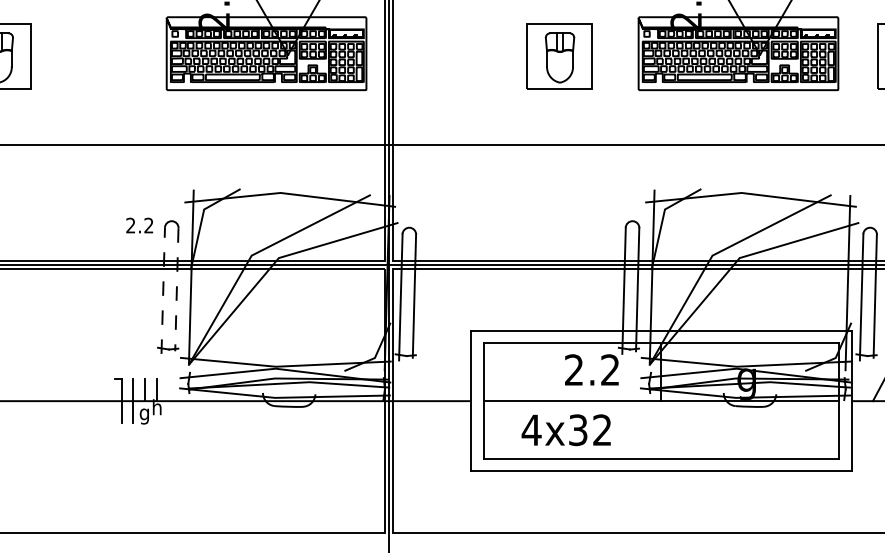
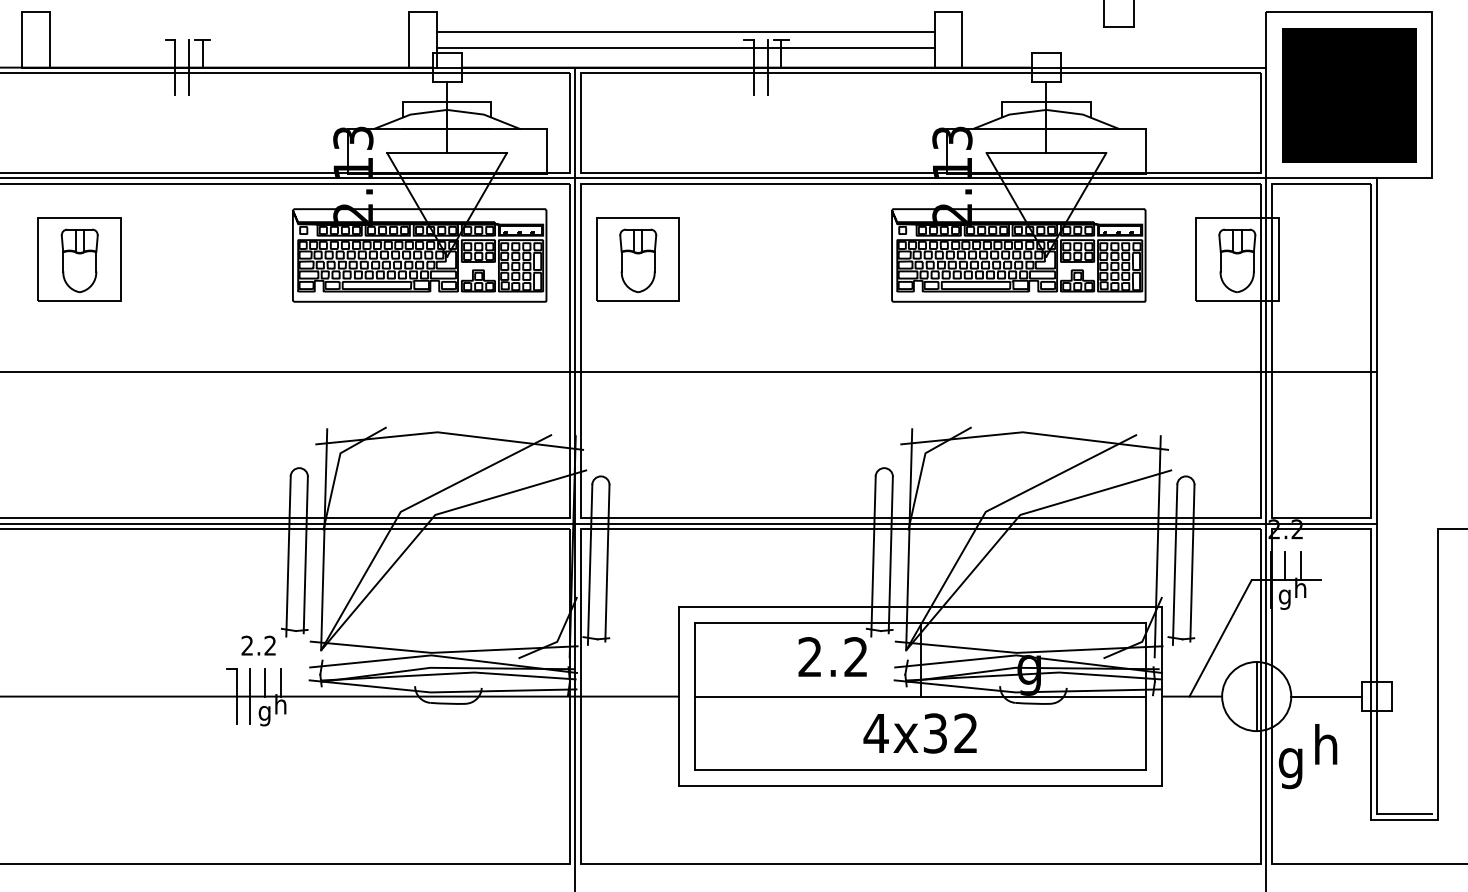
part: (559, 56) -> (637, 259), moved
text: (139, 225) -> (258, 645), moved
line: (163, 290) -> (288, 556), dashed -> solid
line: (176, 290) -> (305, 555), dashed -> solid
text: (565, 430) -> (919, 733), moved

